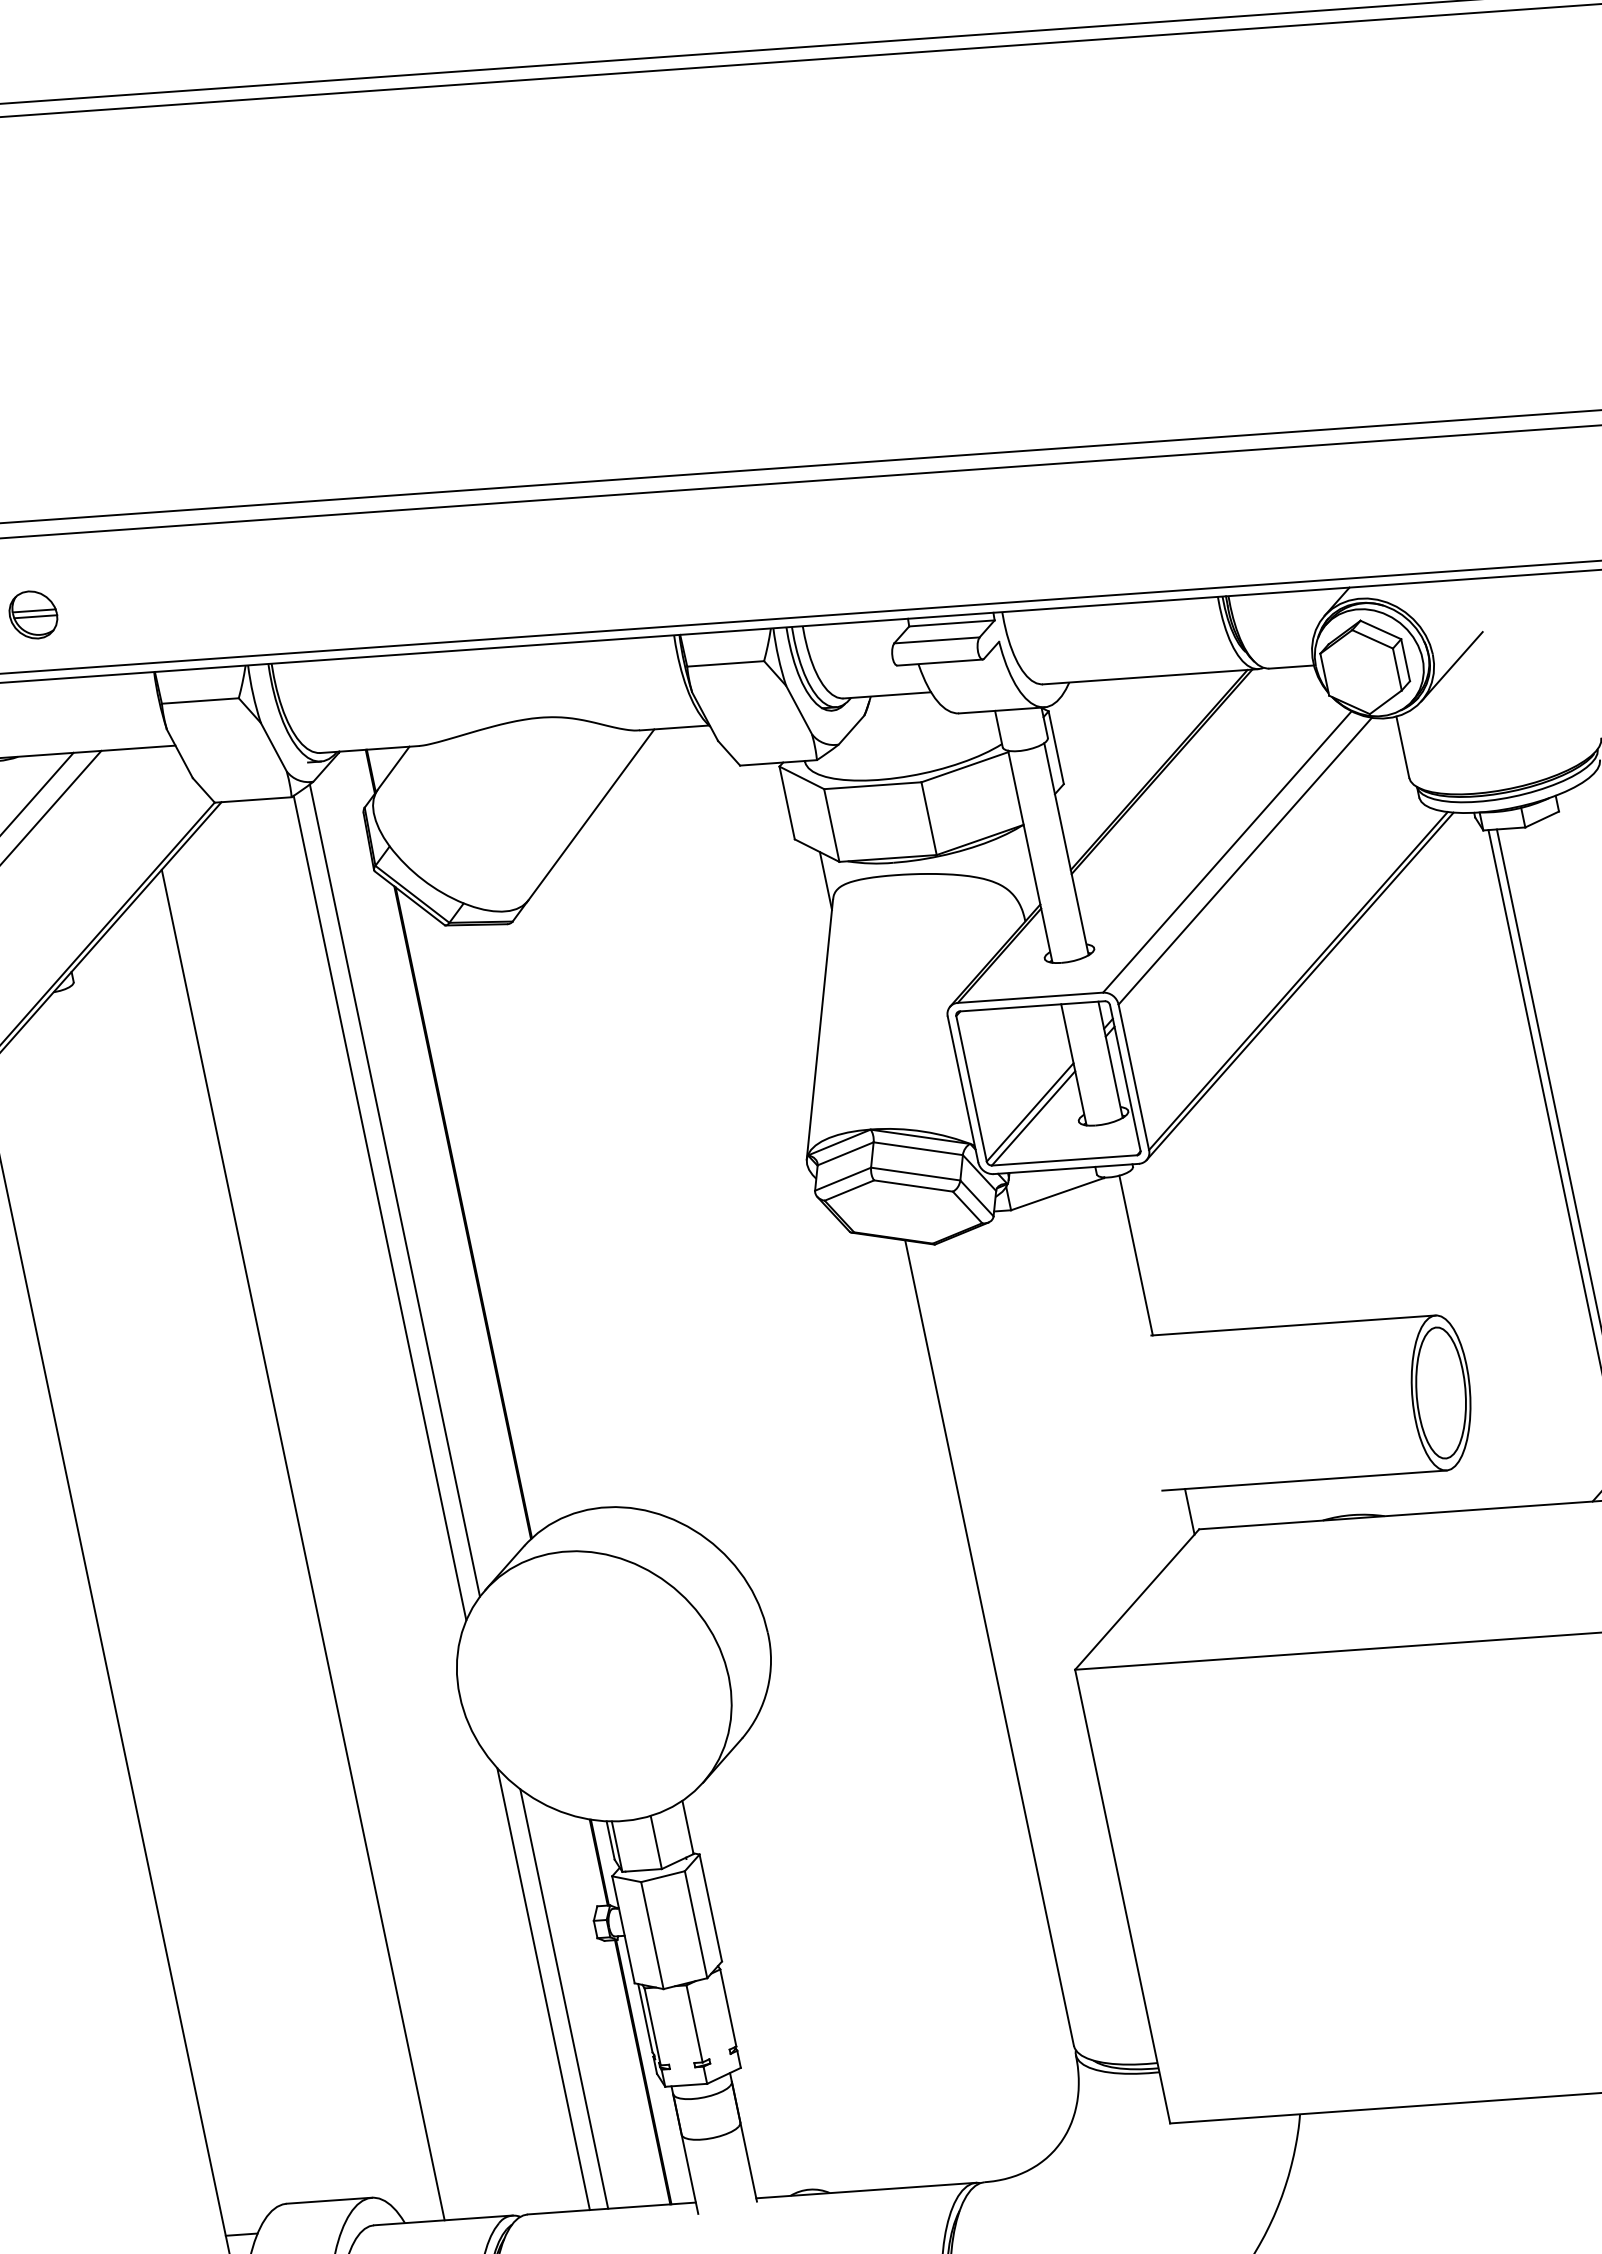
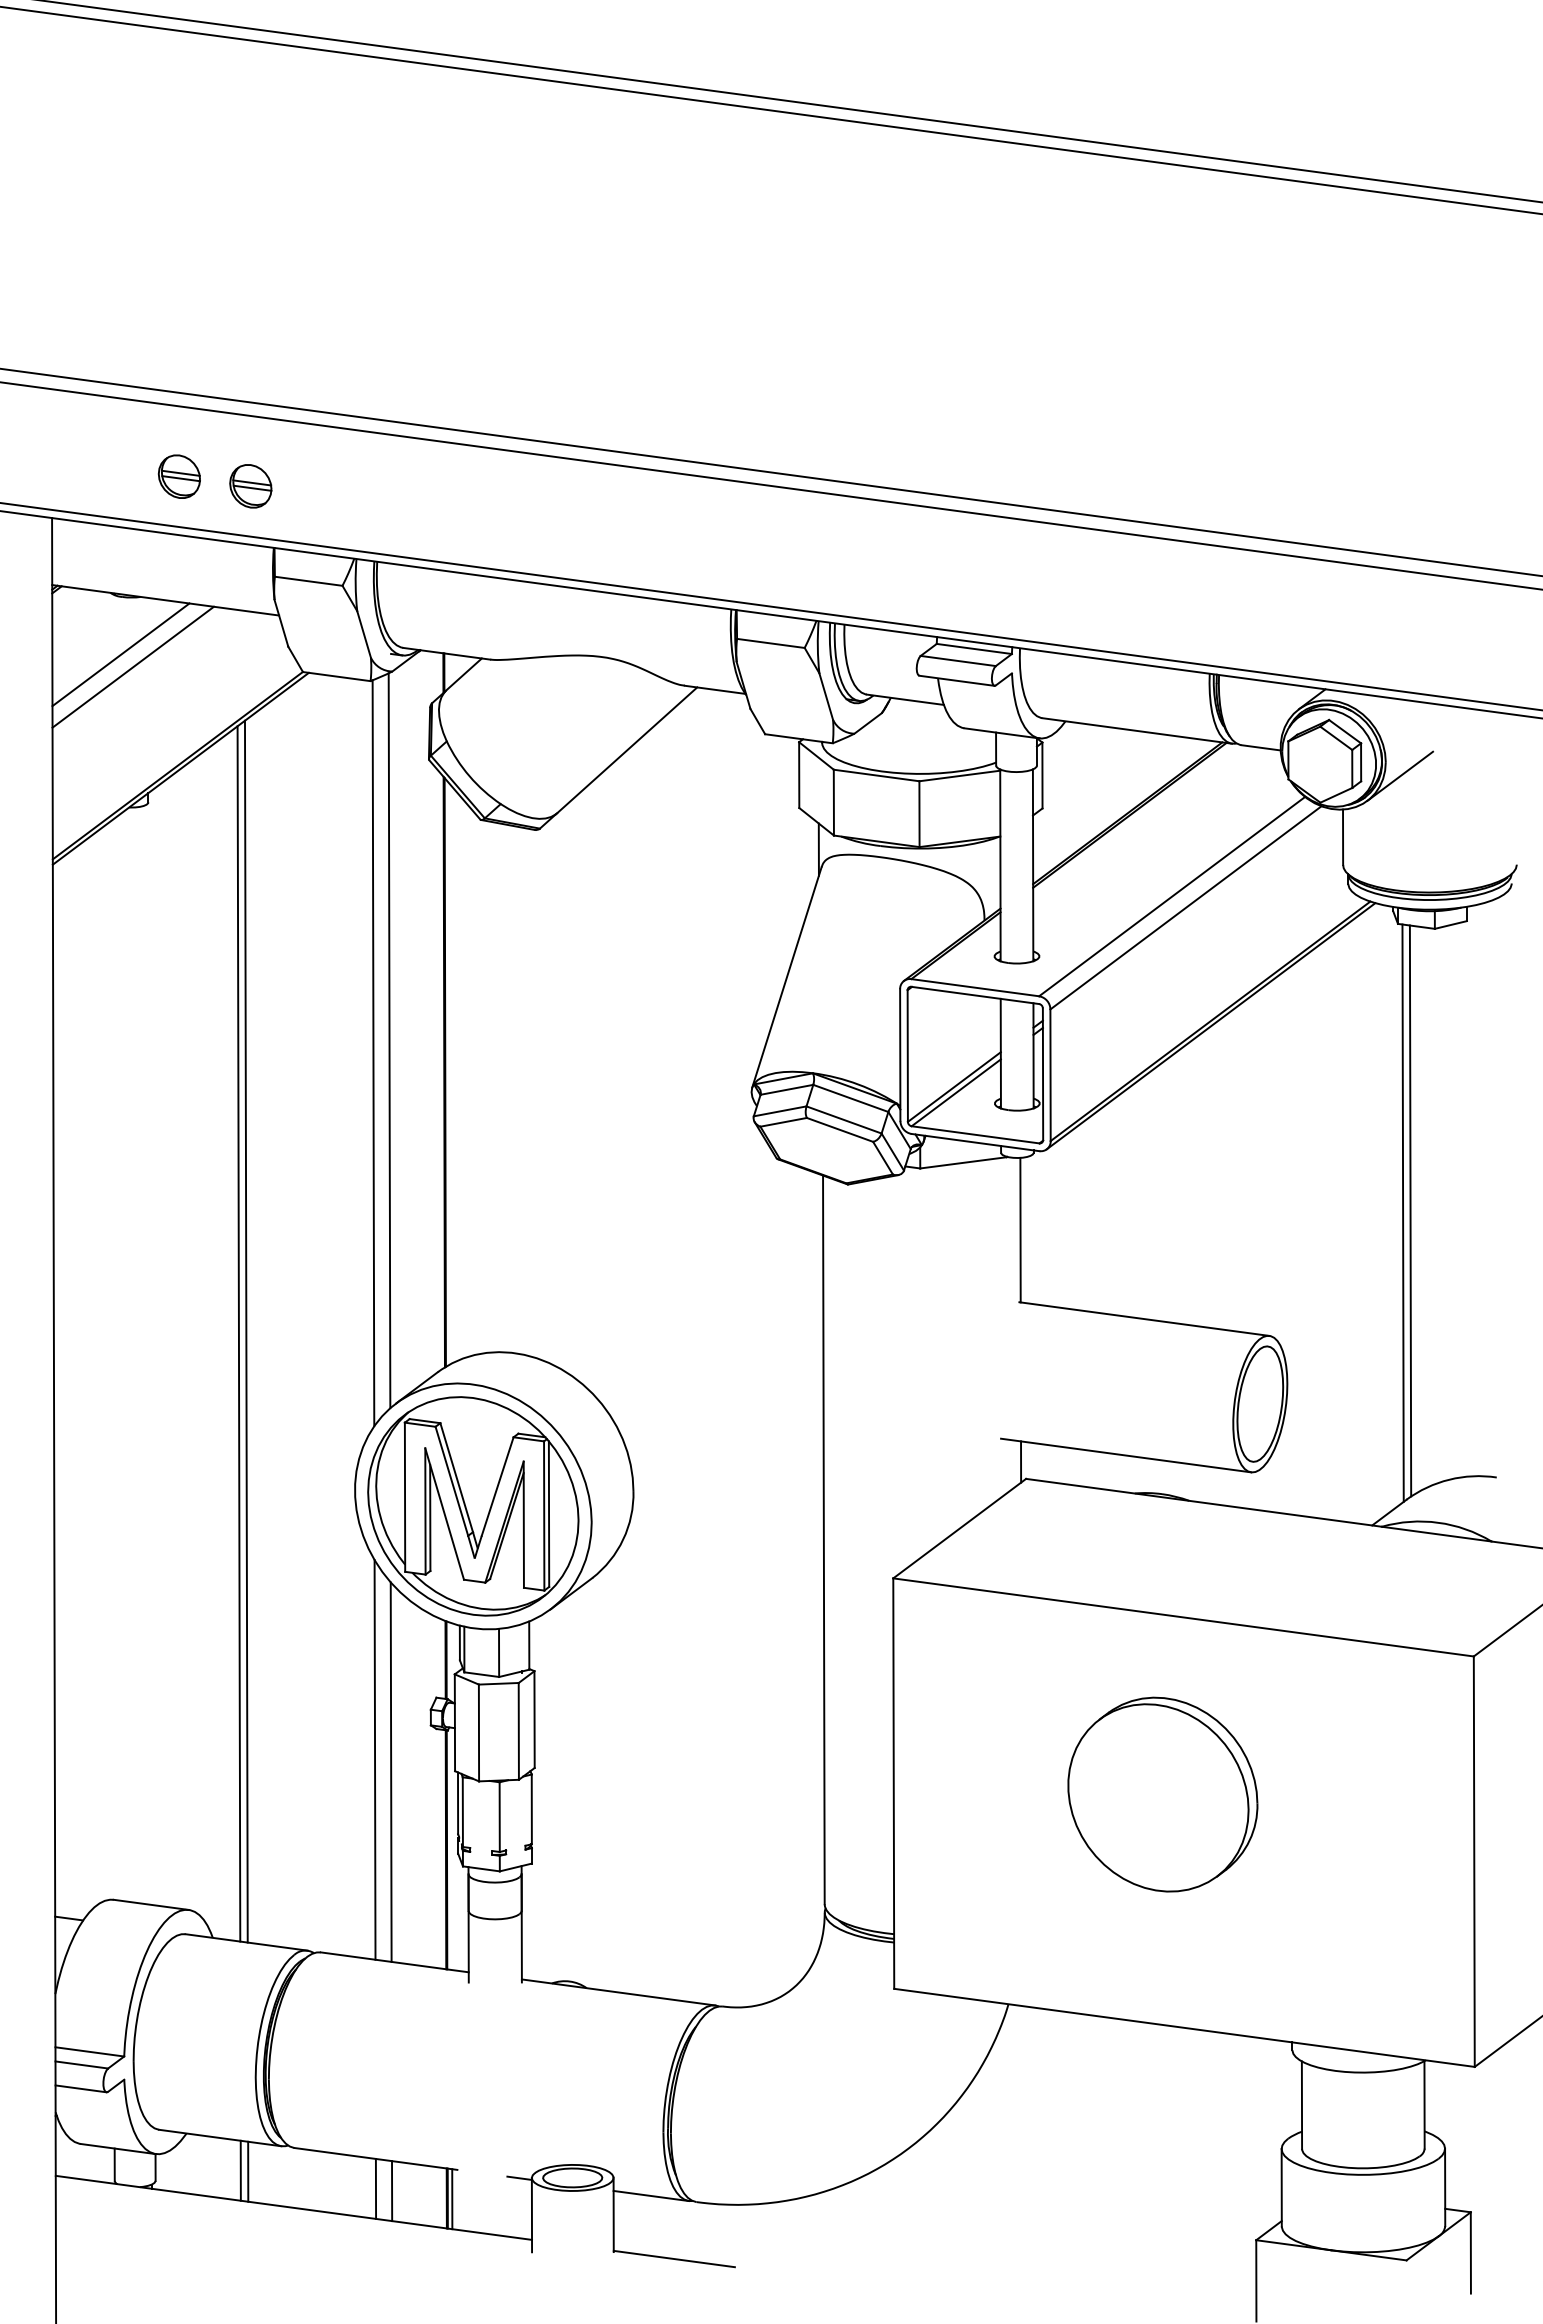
part: (114, 609) -> (250, 486), added
line: (294, 1548) -> (238, 1333), added
part: (594, 1686) -> (473, 1506), added
part: (1422, 1847) -> (1162, 1794), added

